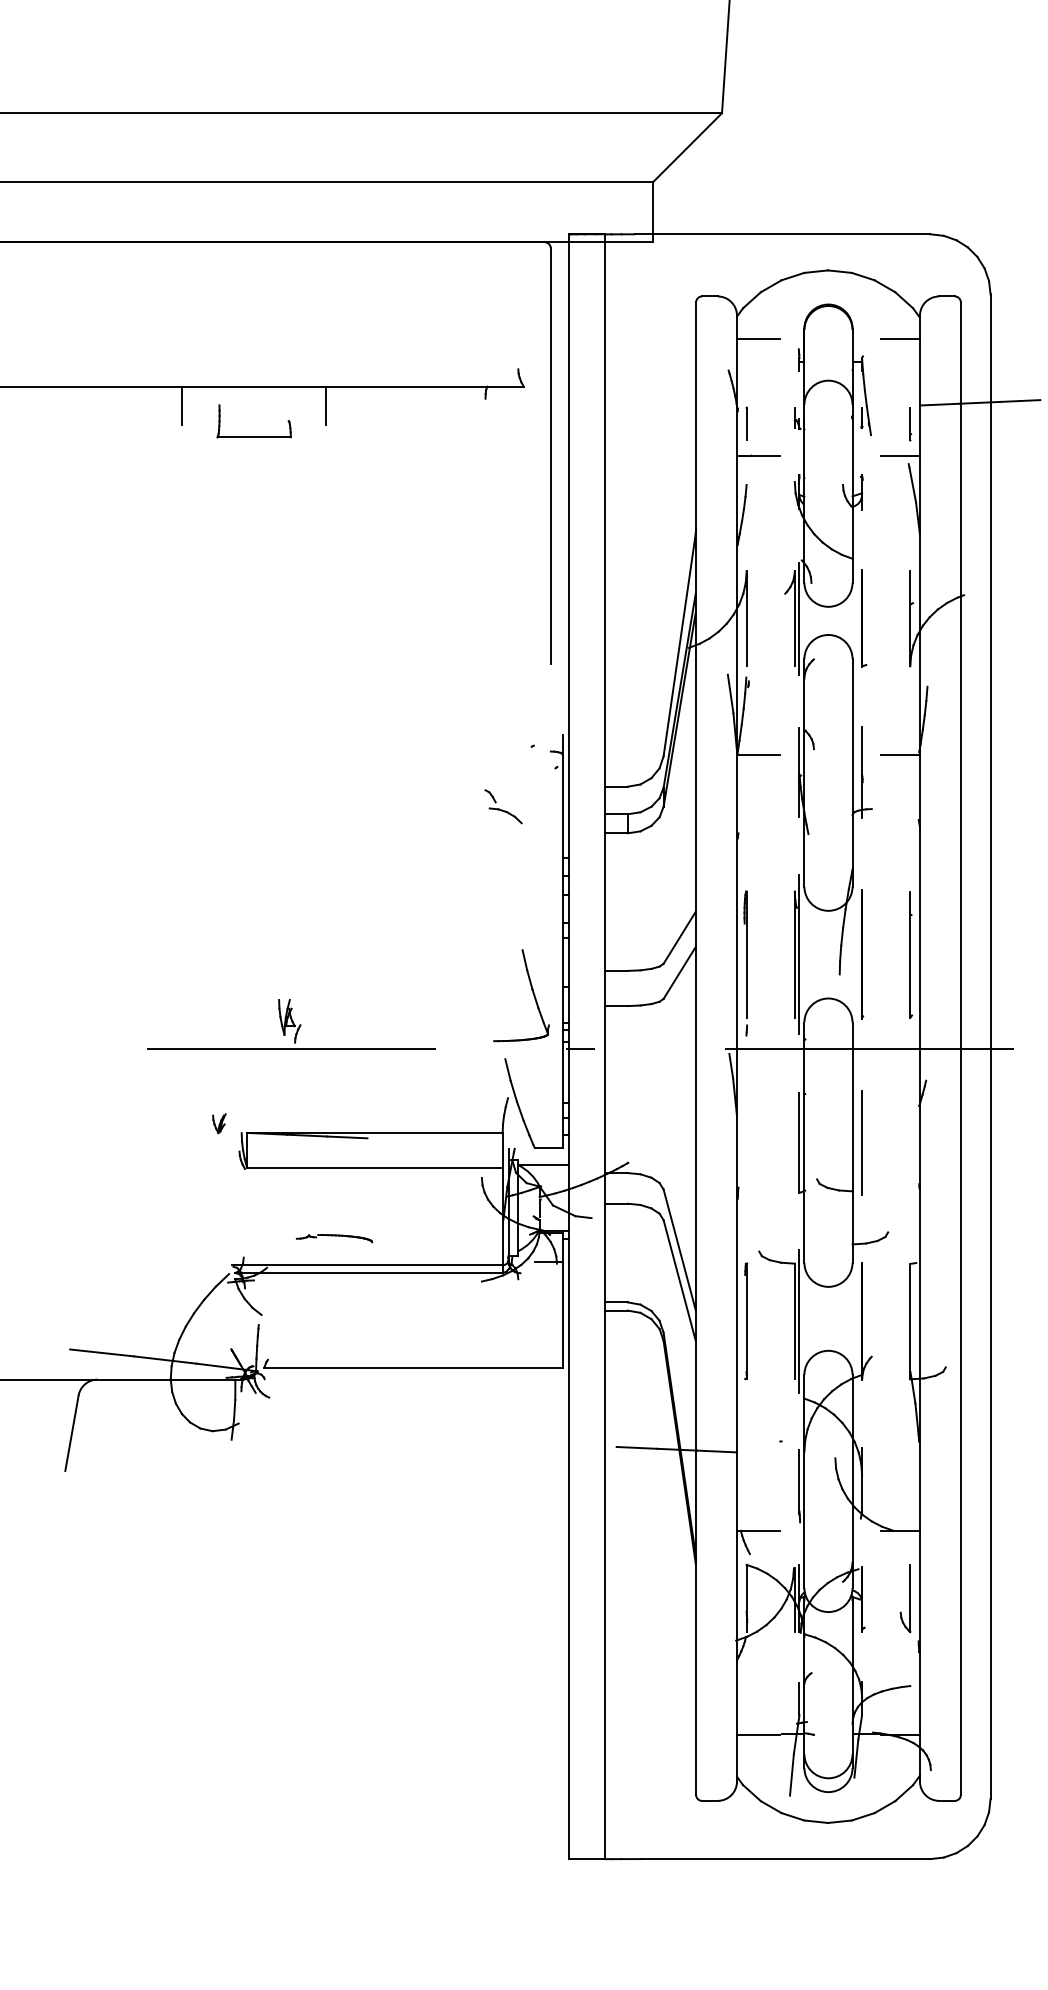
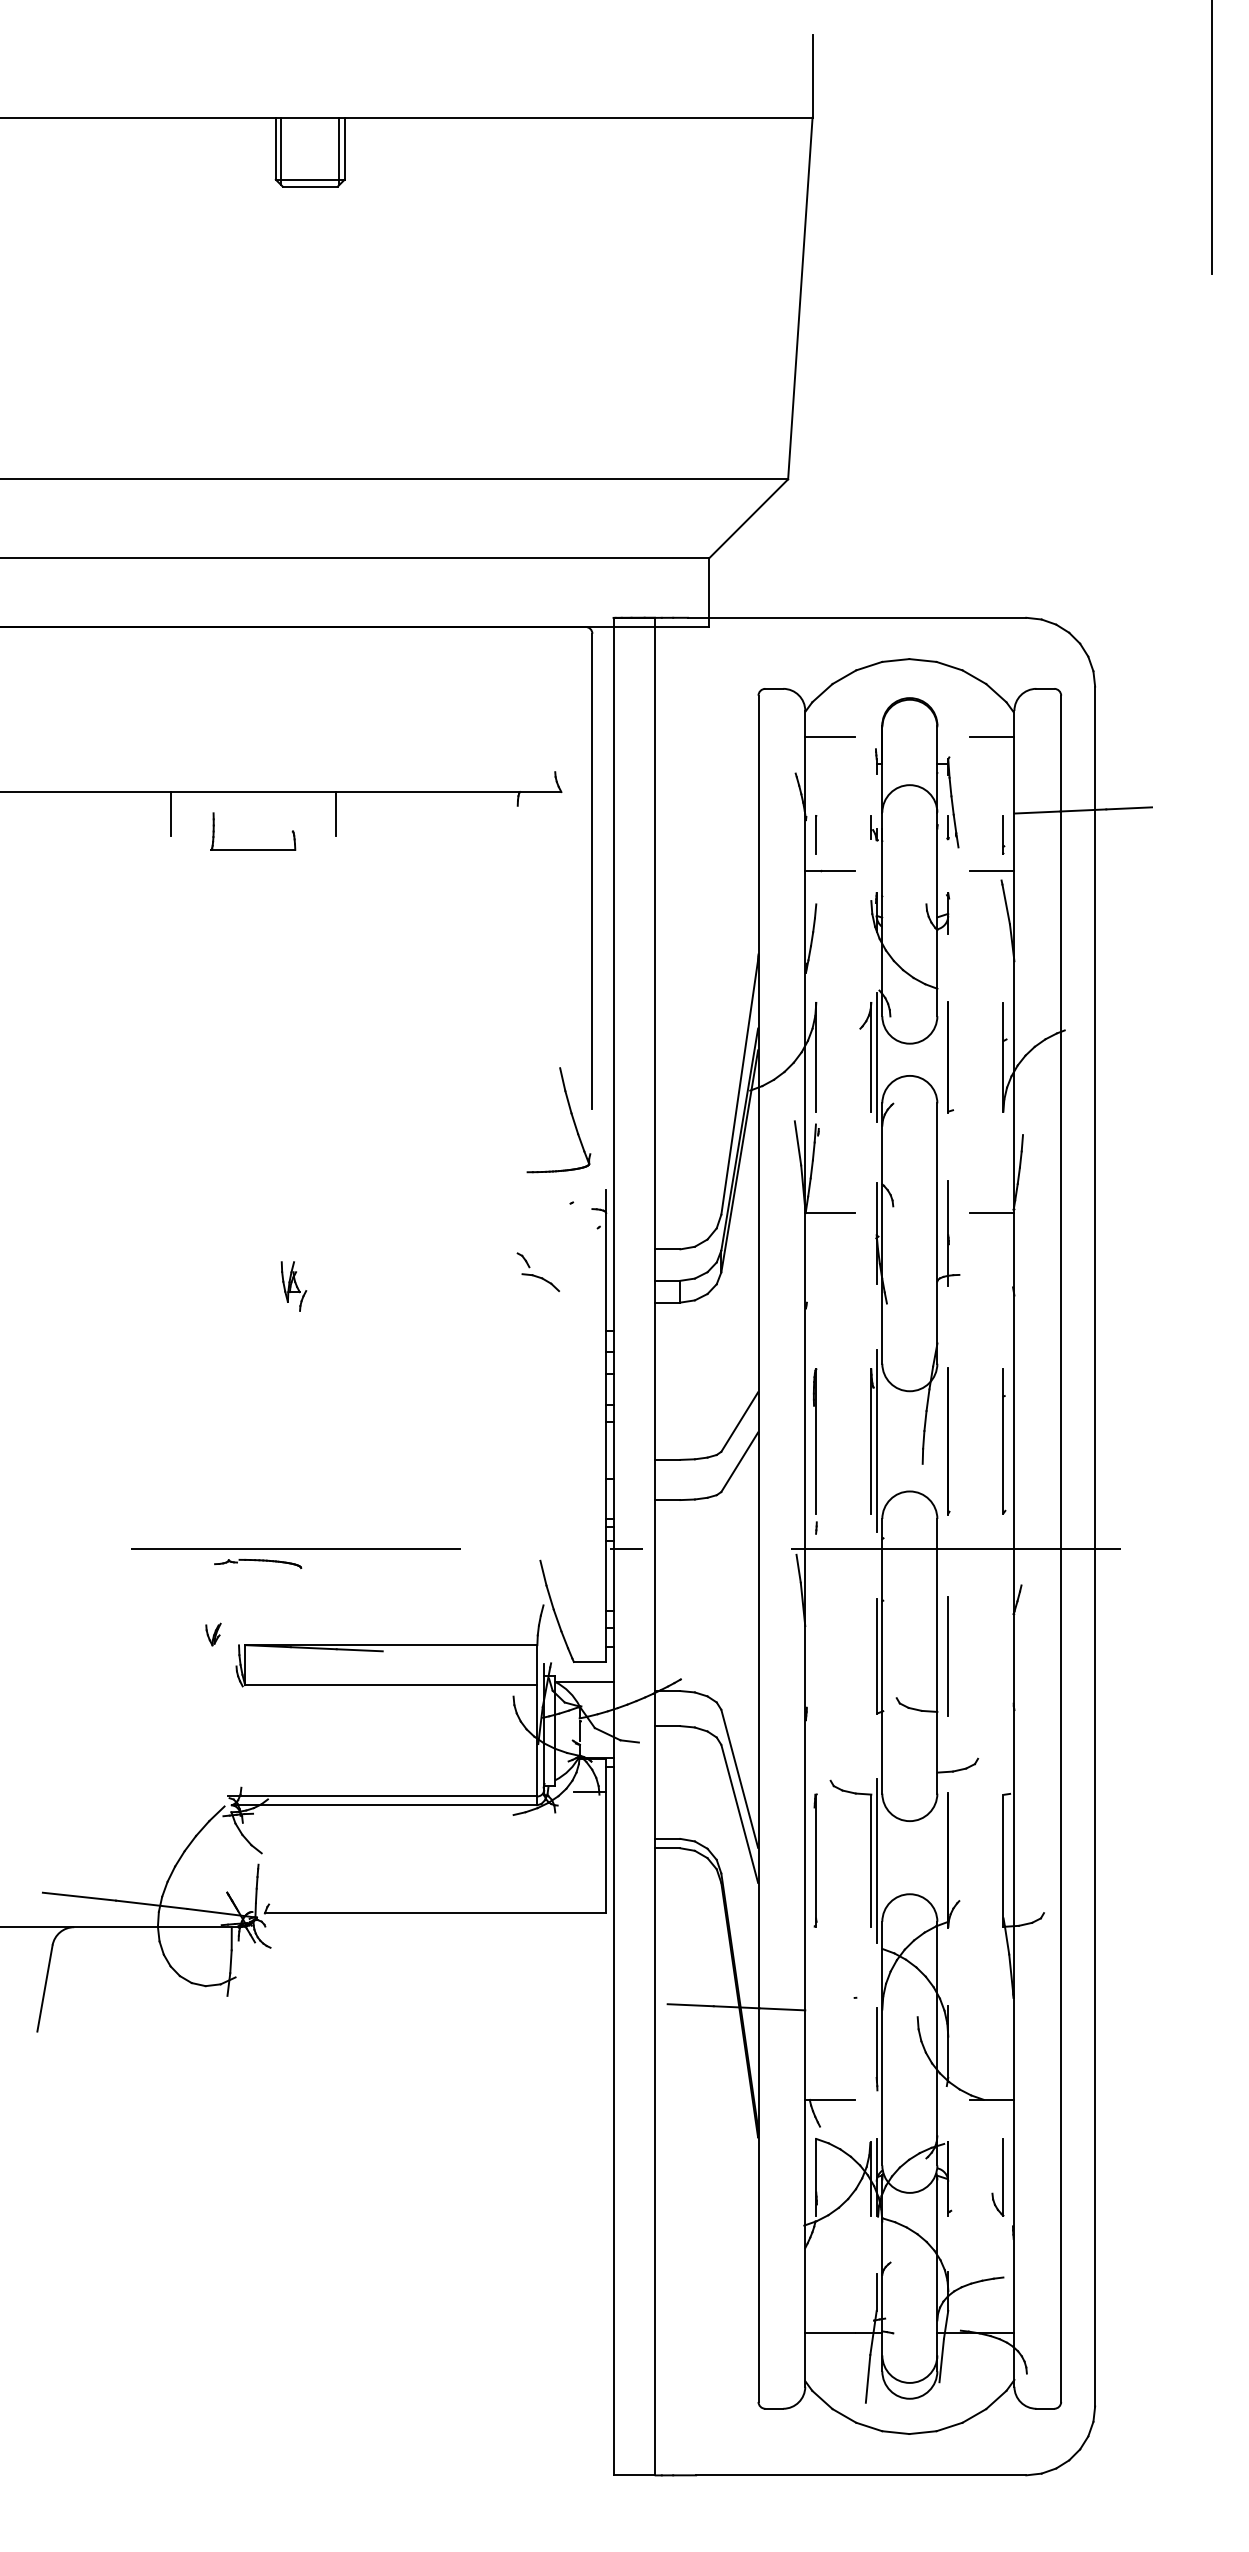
part: (532, 993) -> (571, 1117), moved
part: (289, 1021) -> (293, 1286), moved
part: (334, 1238) -> (258, 1563), moved

